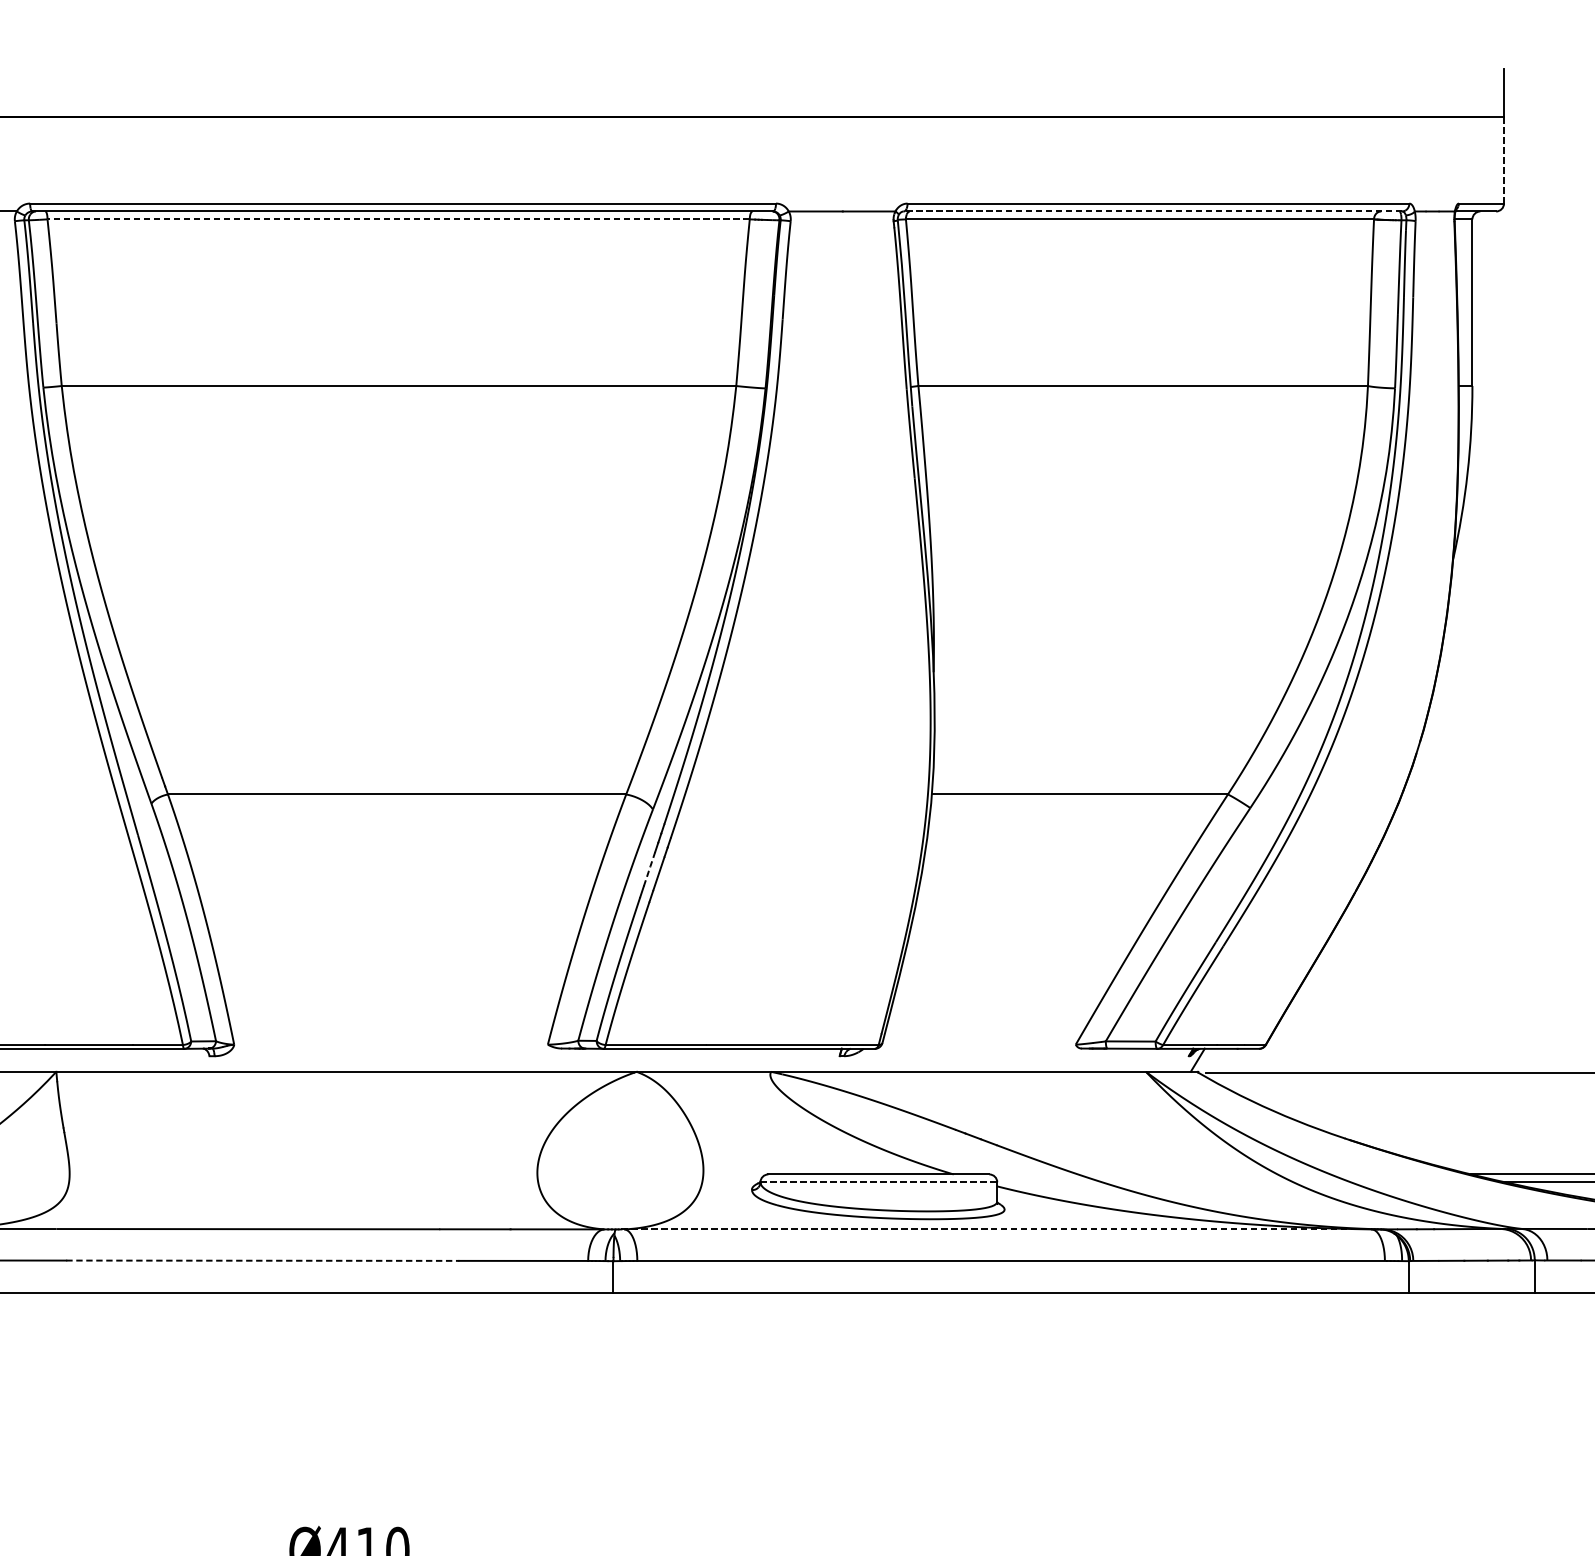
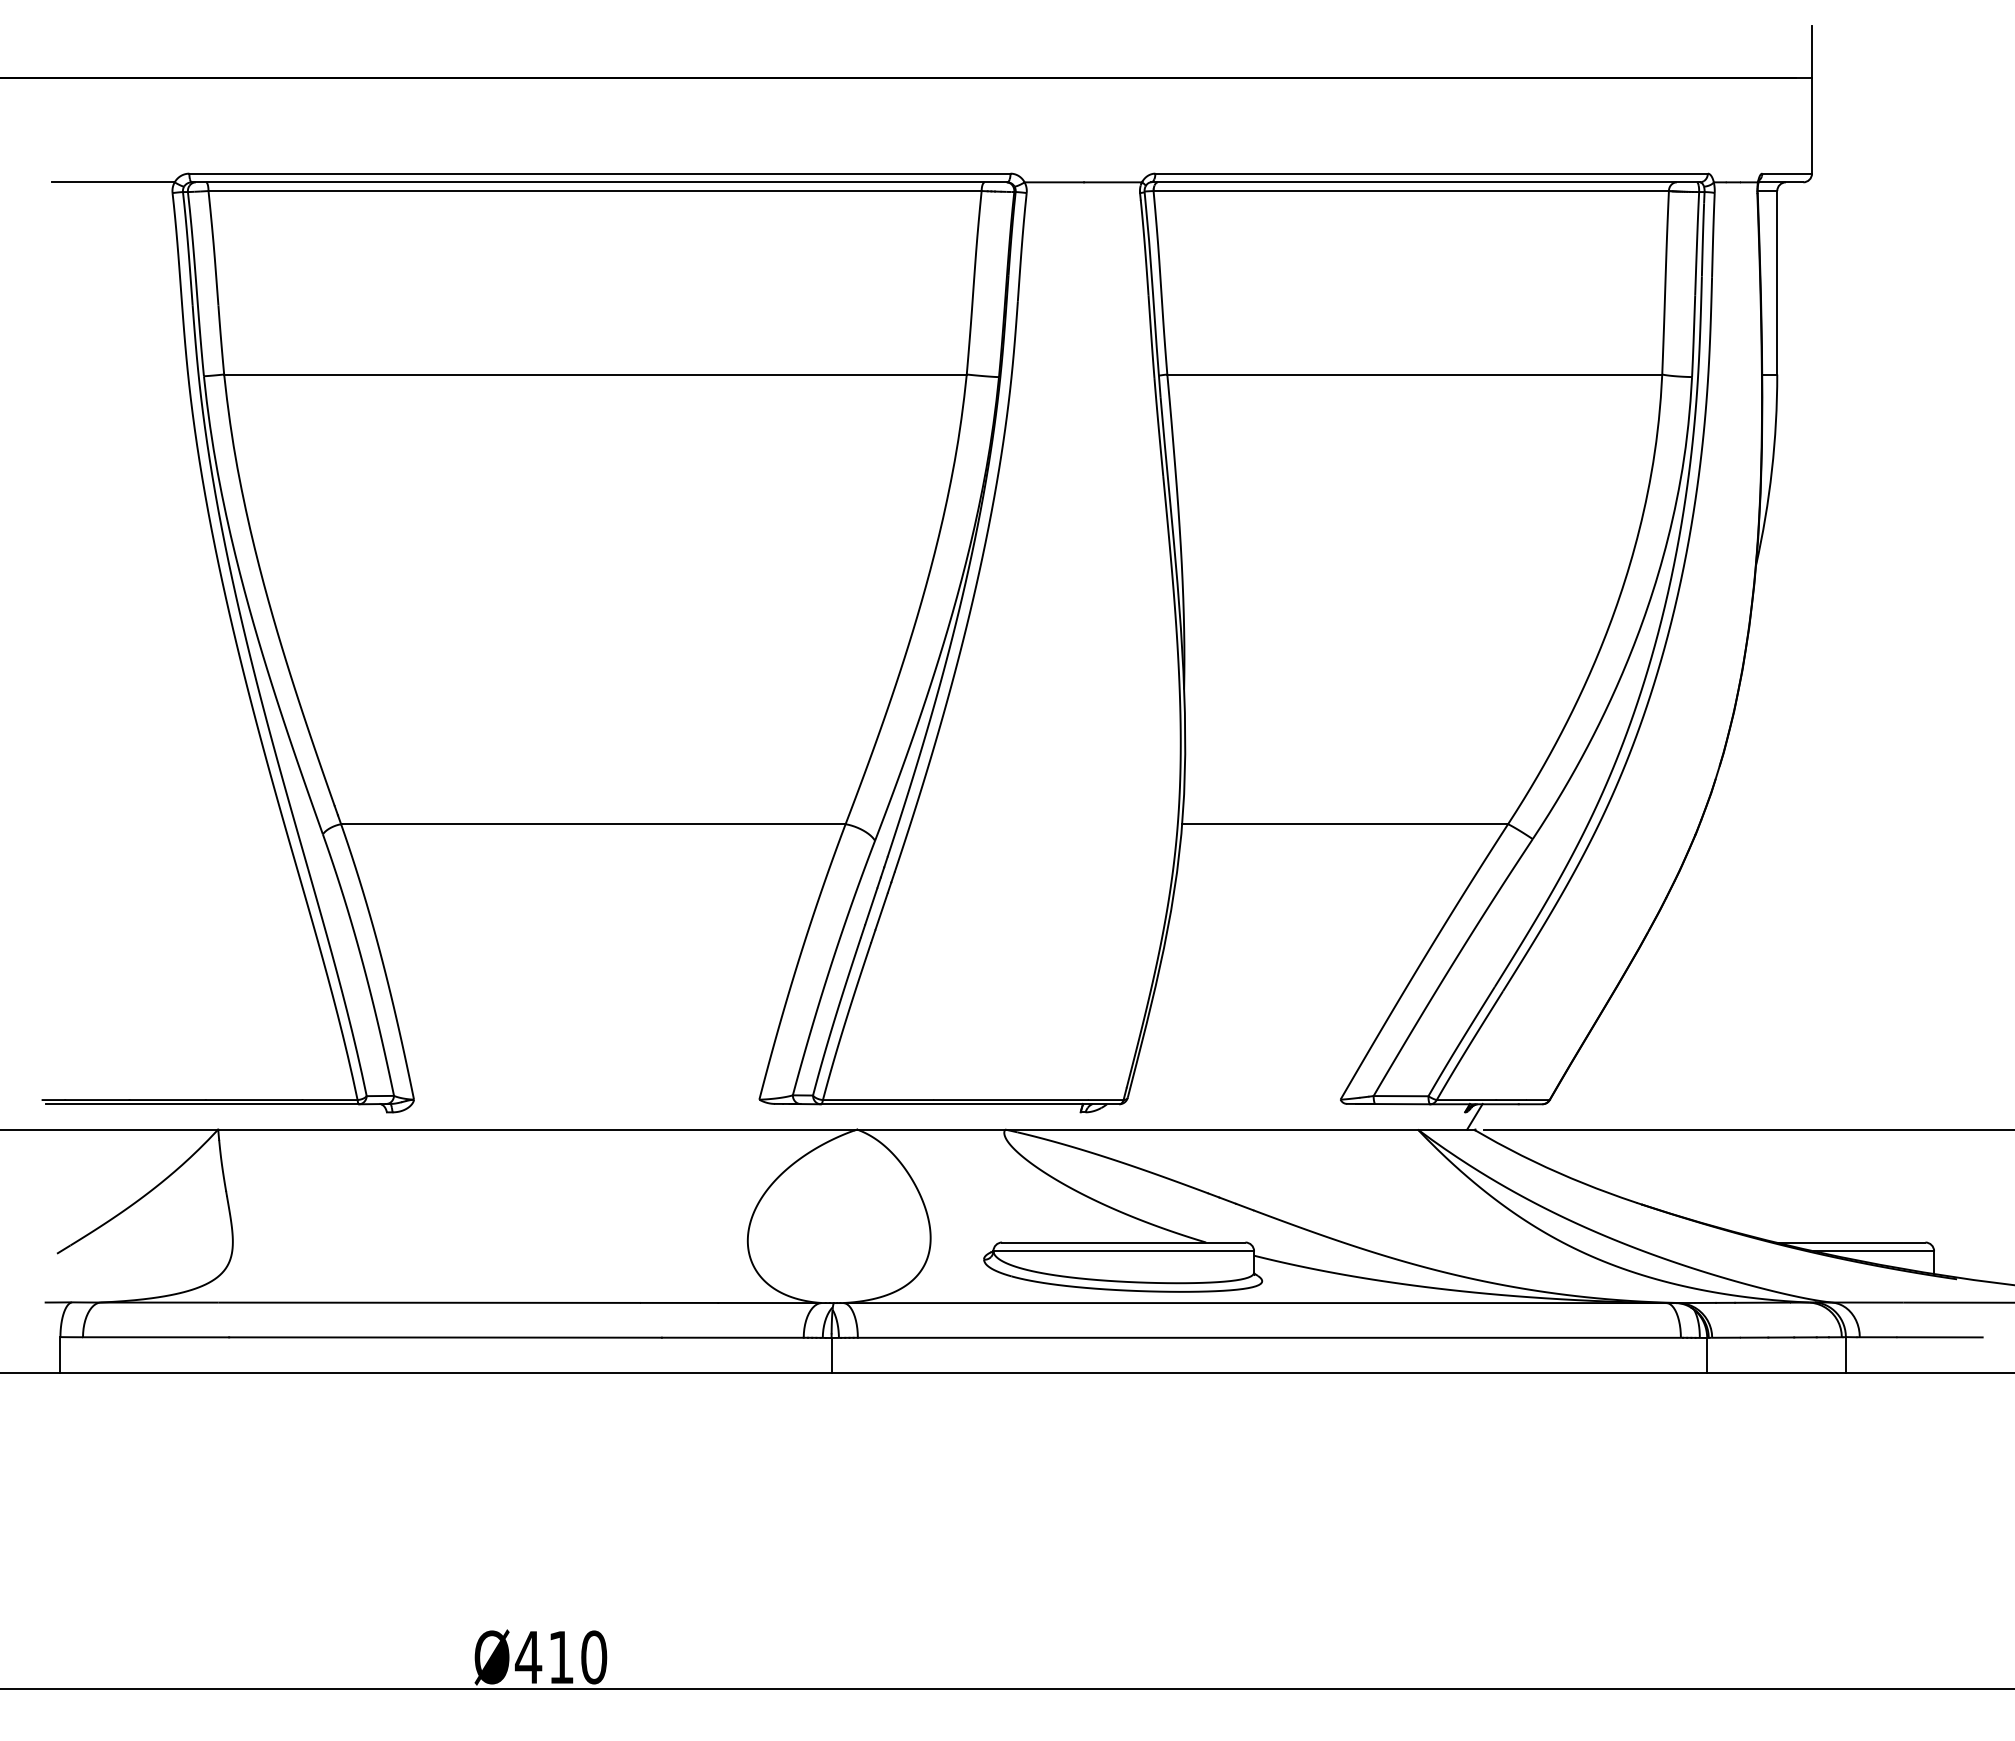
line: (1504, 159) -> (1812, 125), dashed -> solid
line: (1152, 211) -> (1425, 182), dashed -> solid
line: (399, 219) -> (595, 191), dashed -> solid
line: (649, 868) -> (871, 905), dashed -> solid
line: (879, 1182) -> (1124, 1251), dashed -> solid
line: (996, 1229) -> (1253, 1303), dashed -> solid
line: (263, 1260) -> (446, 1337), dashed -> solid

